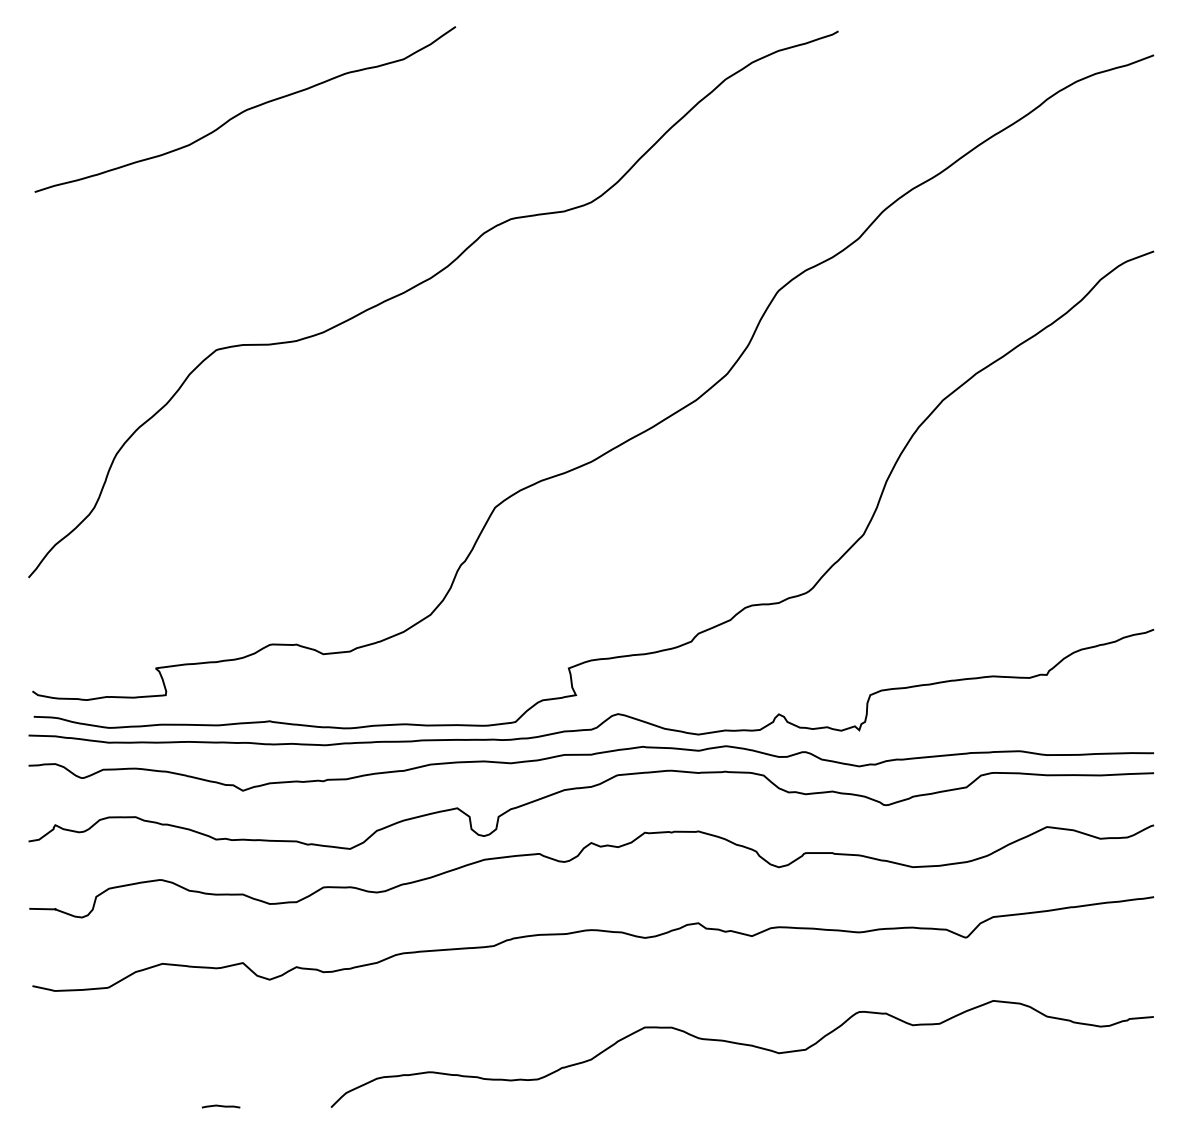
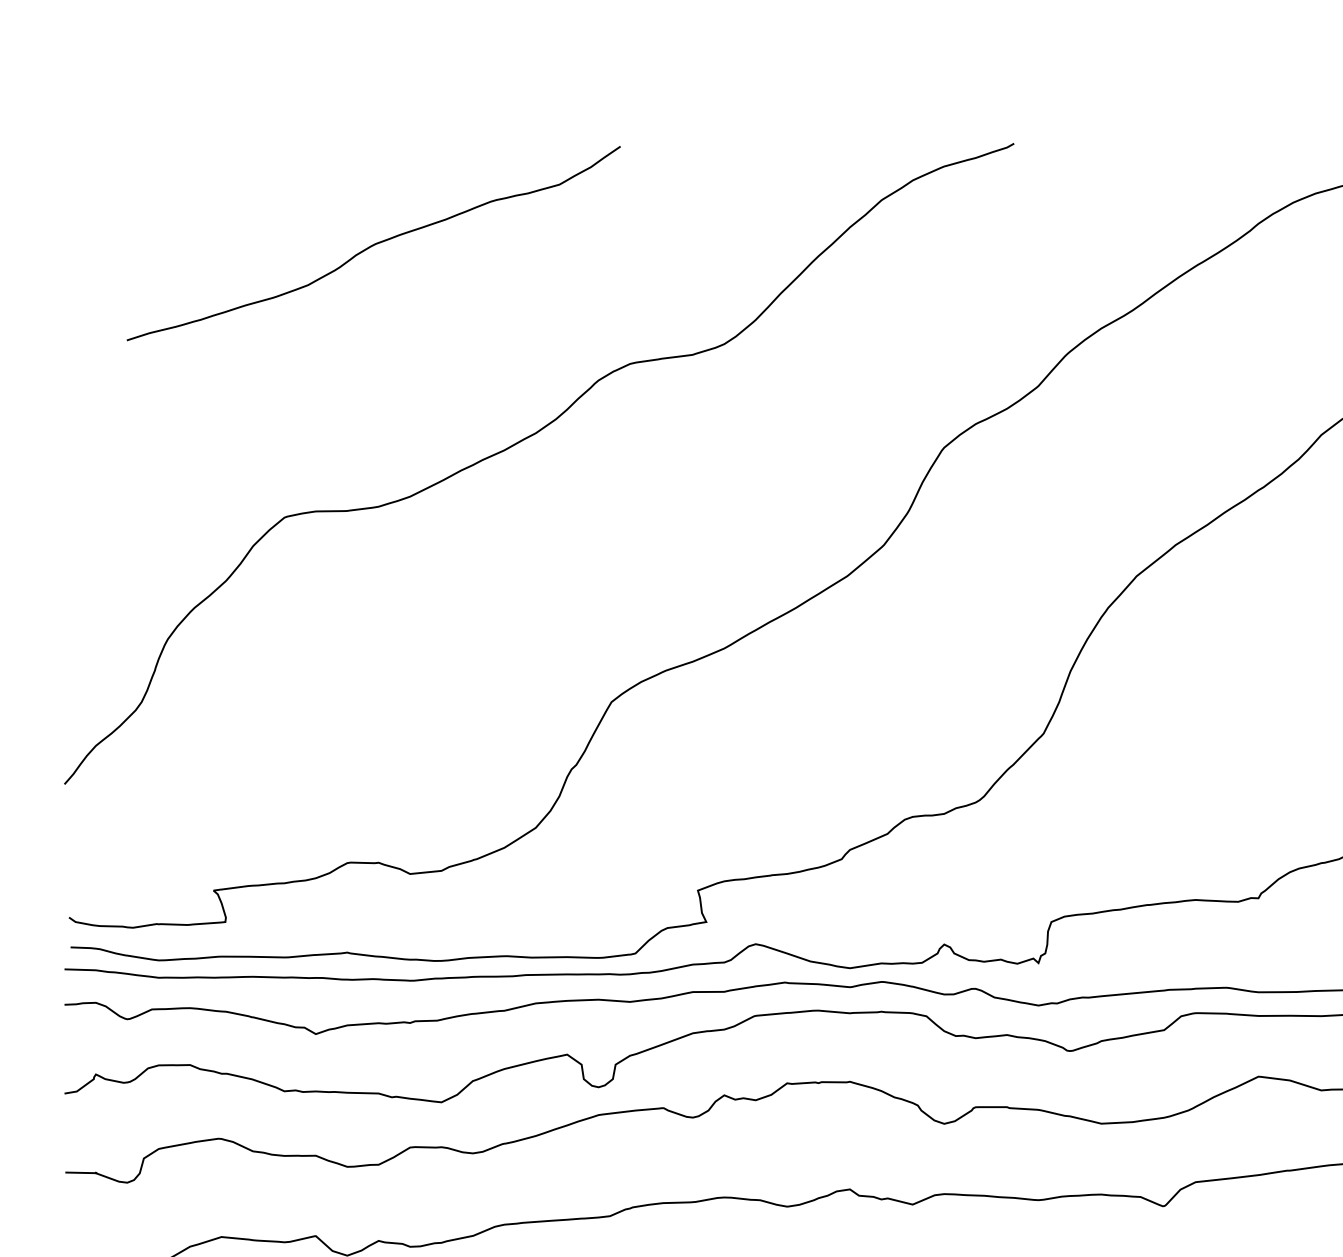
curve: (245, 109) -> (373, 243), moved

